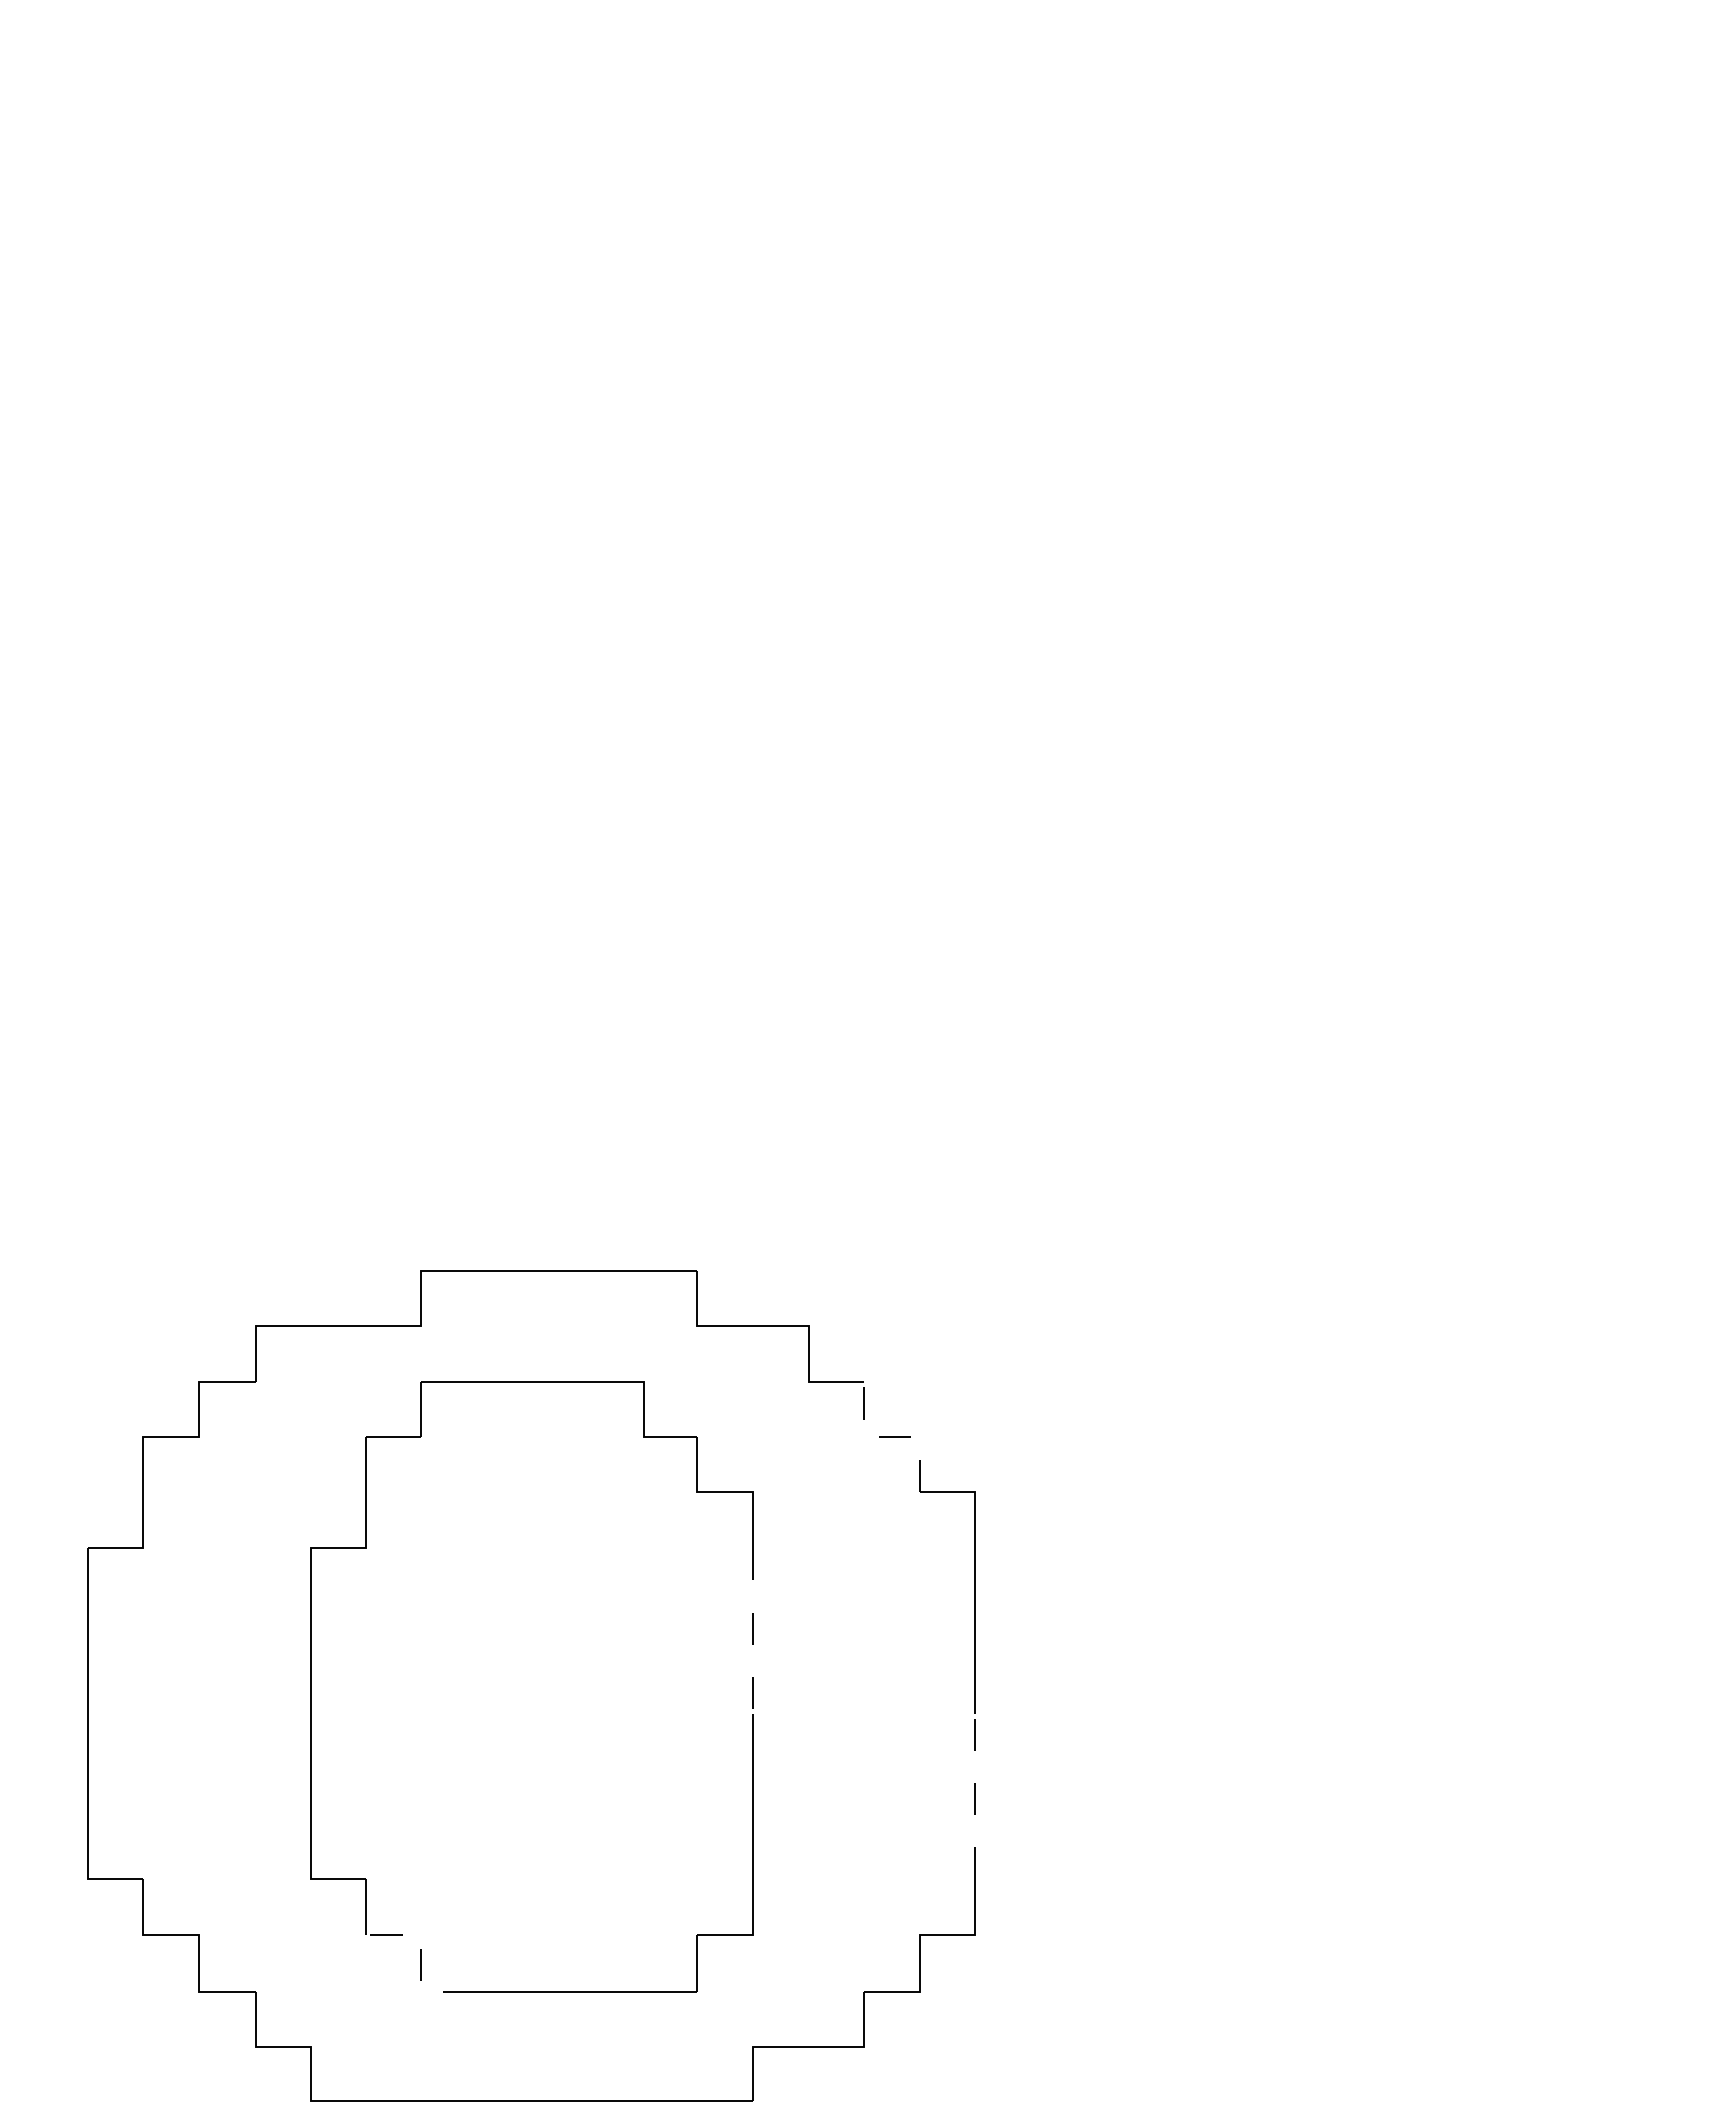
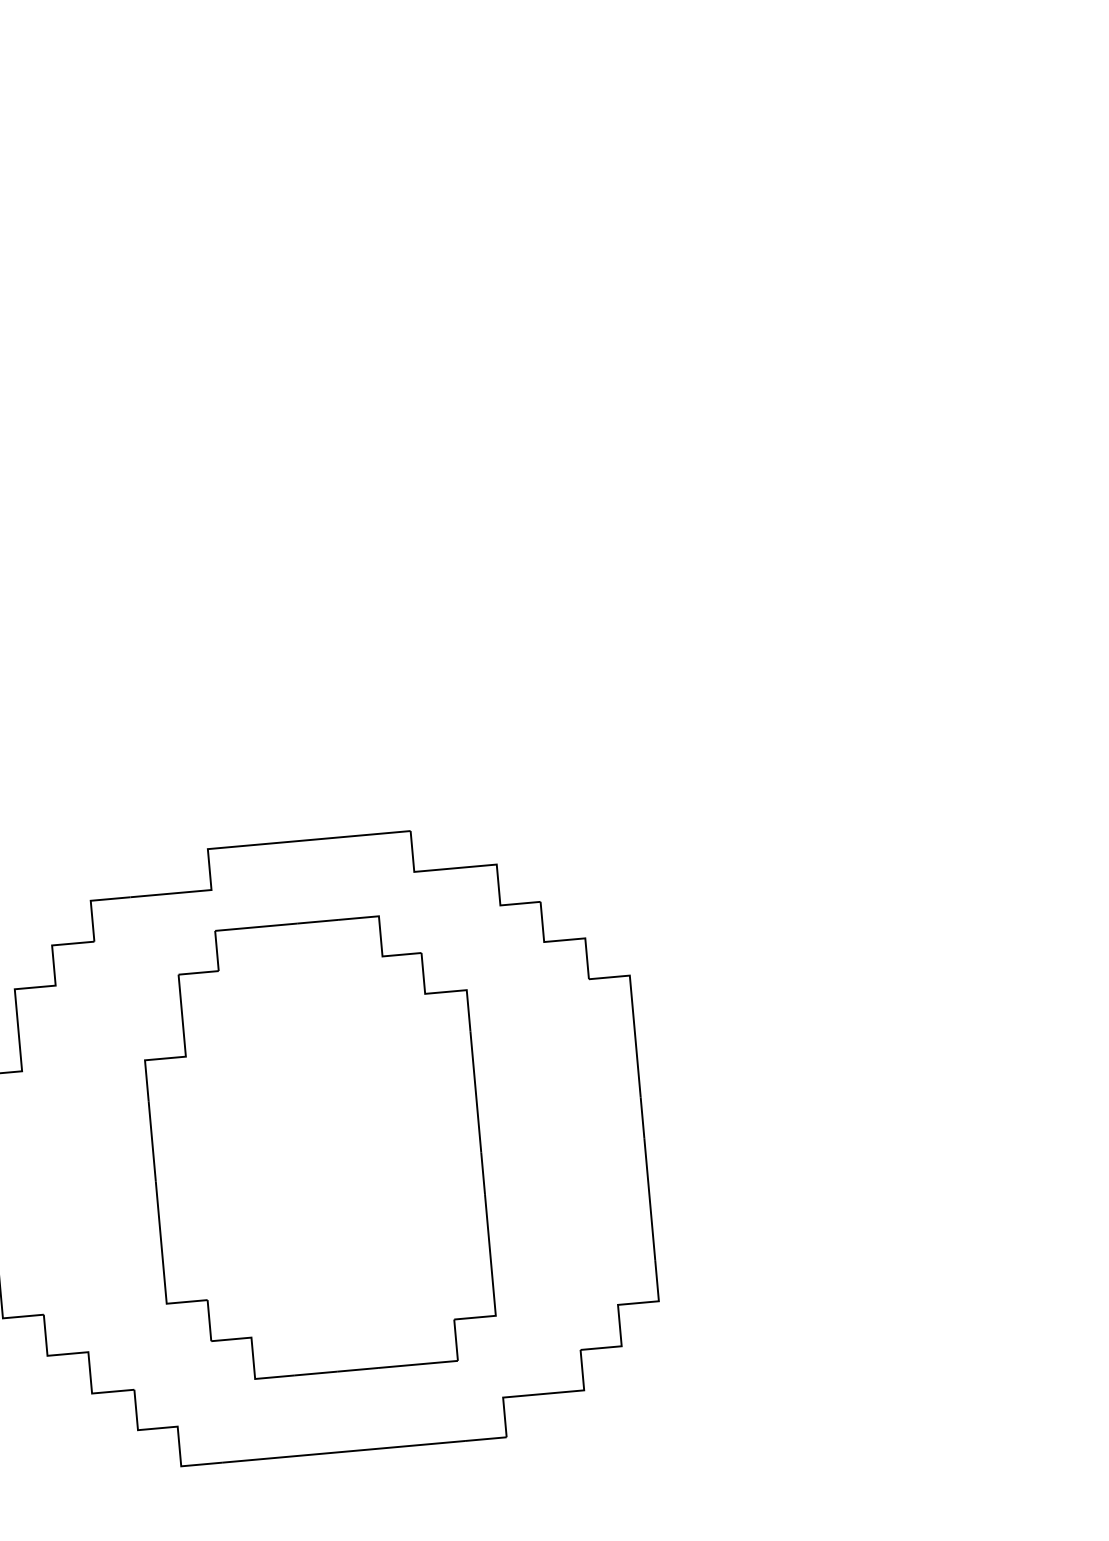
line: (891, 1436) -> (564, 940), dashed -> solid
line: (753, 1631) -> (475, 1092), dashed -> solid
line: (975, 1795) -> (649, 1198), dashed -> solid
line: (420, 1963) -> (253, 1358), dashed -> solid

